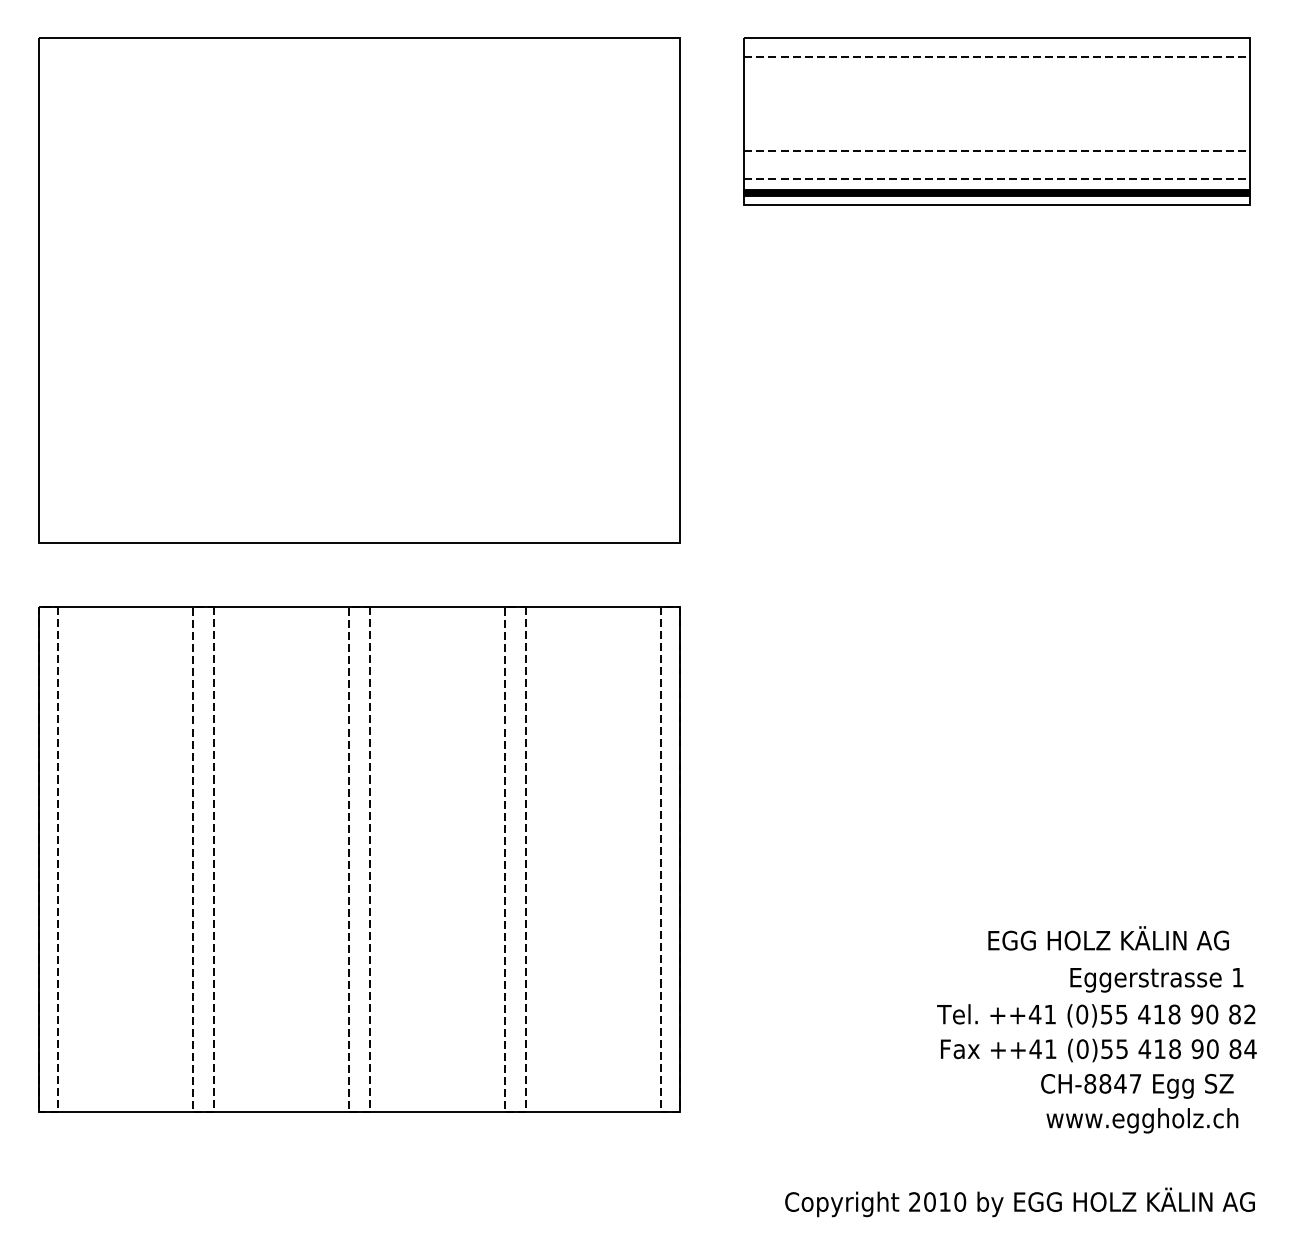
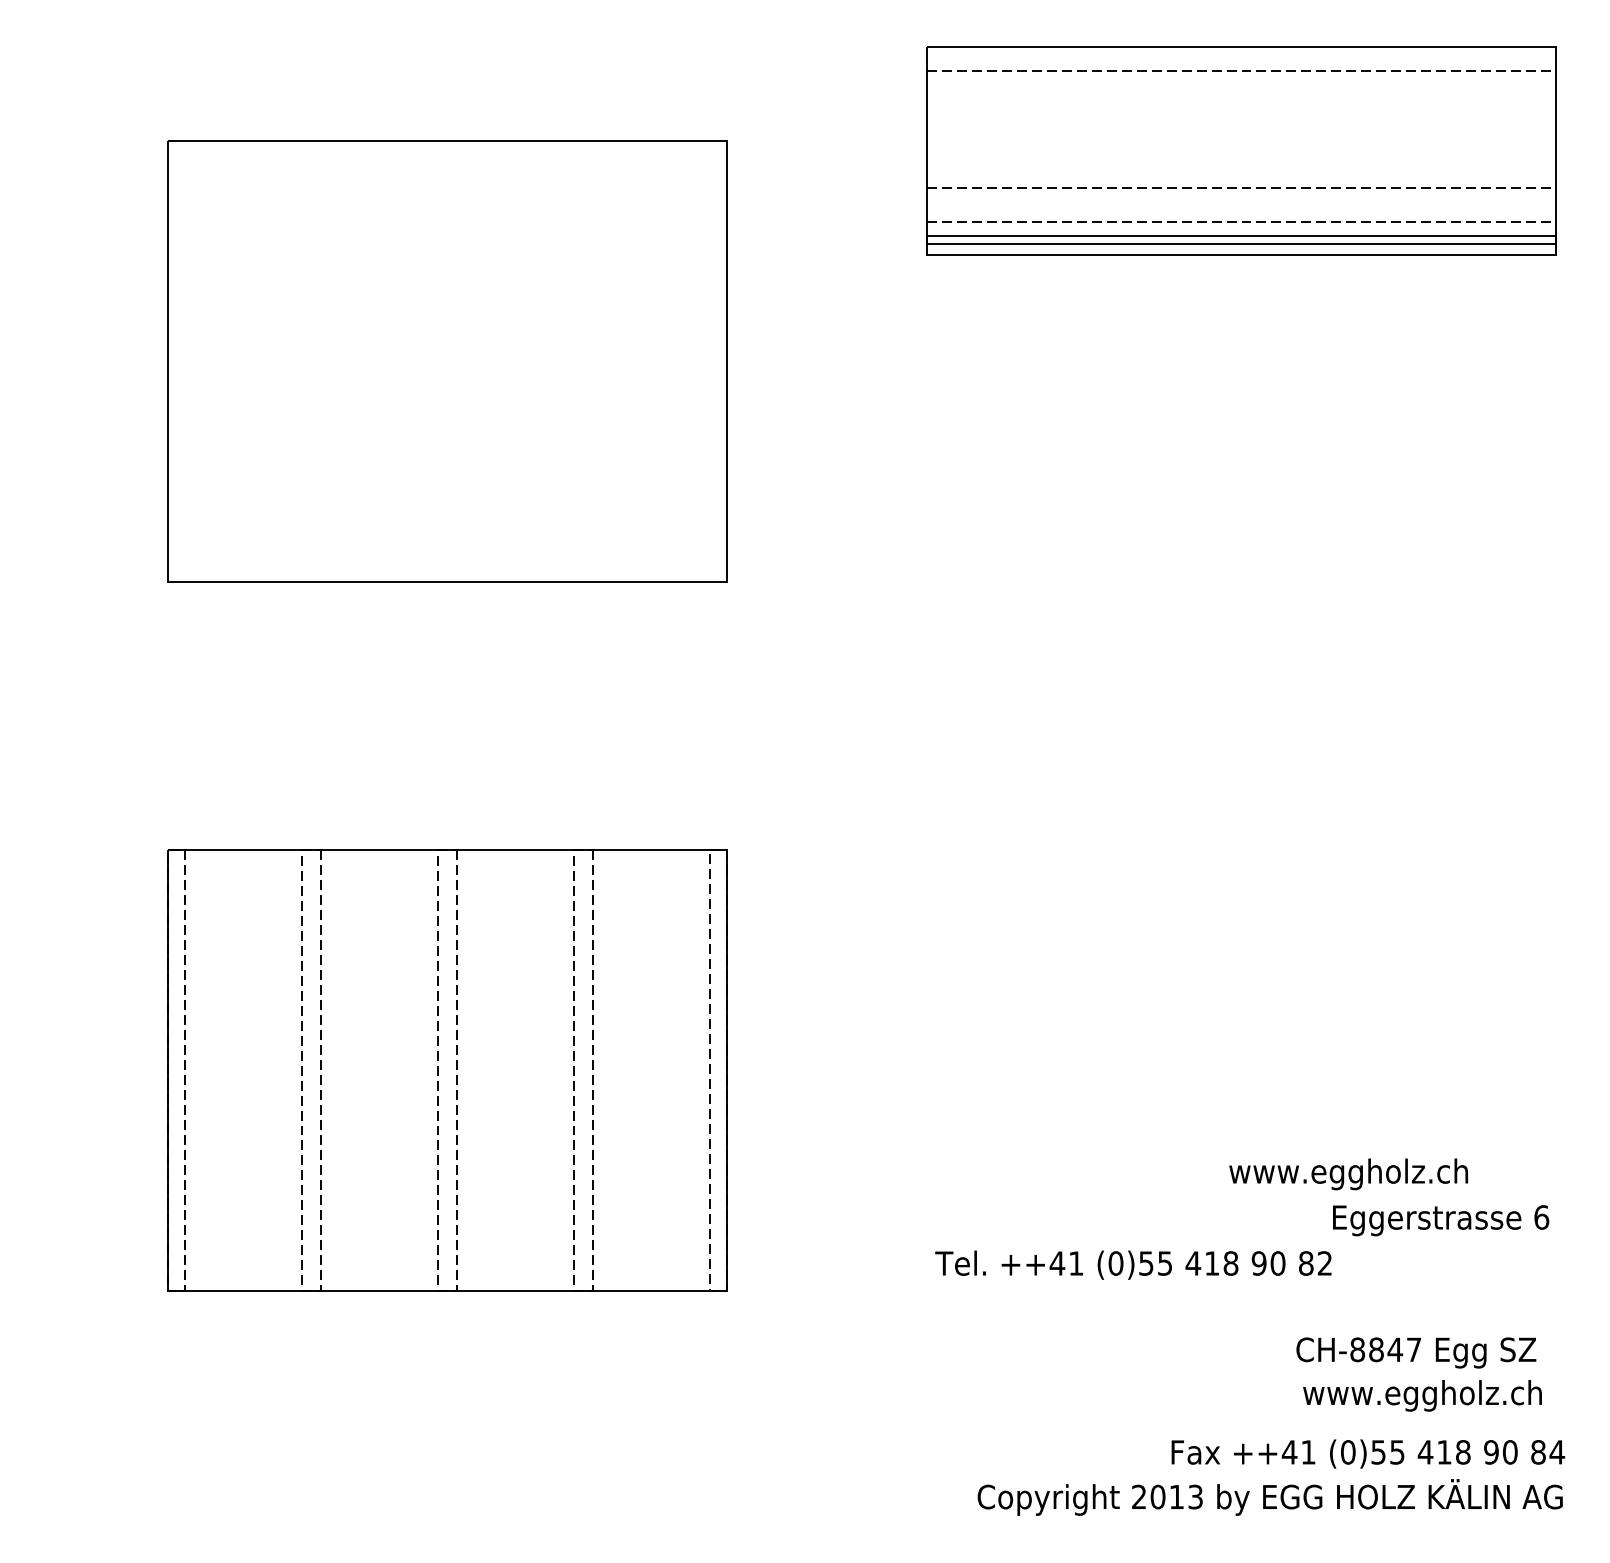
fill: (996, 192) -> (1240, 239), removed
part: (359, 290) -> (447, 361), size x0.7
part: (359, 859) -> (447, 1070), size x0.7
text: (1107, 940) -> (1379, 1171), EGG HOLZ KÄLIN AG -> www.eggholz.ch
text: (1238, 977) -> (1542, 1217), 1 -> 6
text: (1096, 1015) -> (1133, 1264), moved
text: (1098, 1050) -> (1367, 1454), moved
text: (960, 1201) -> (1196, 1496), 2010 -> 2013

